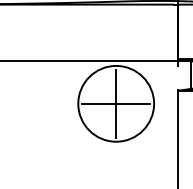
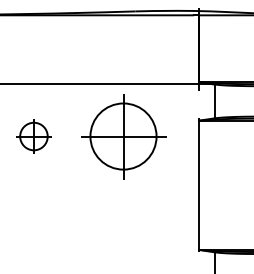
part: (42, 103) -> (33, 136), added
circle: (116, 103) -> (123, 136), size x0.71

